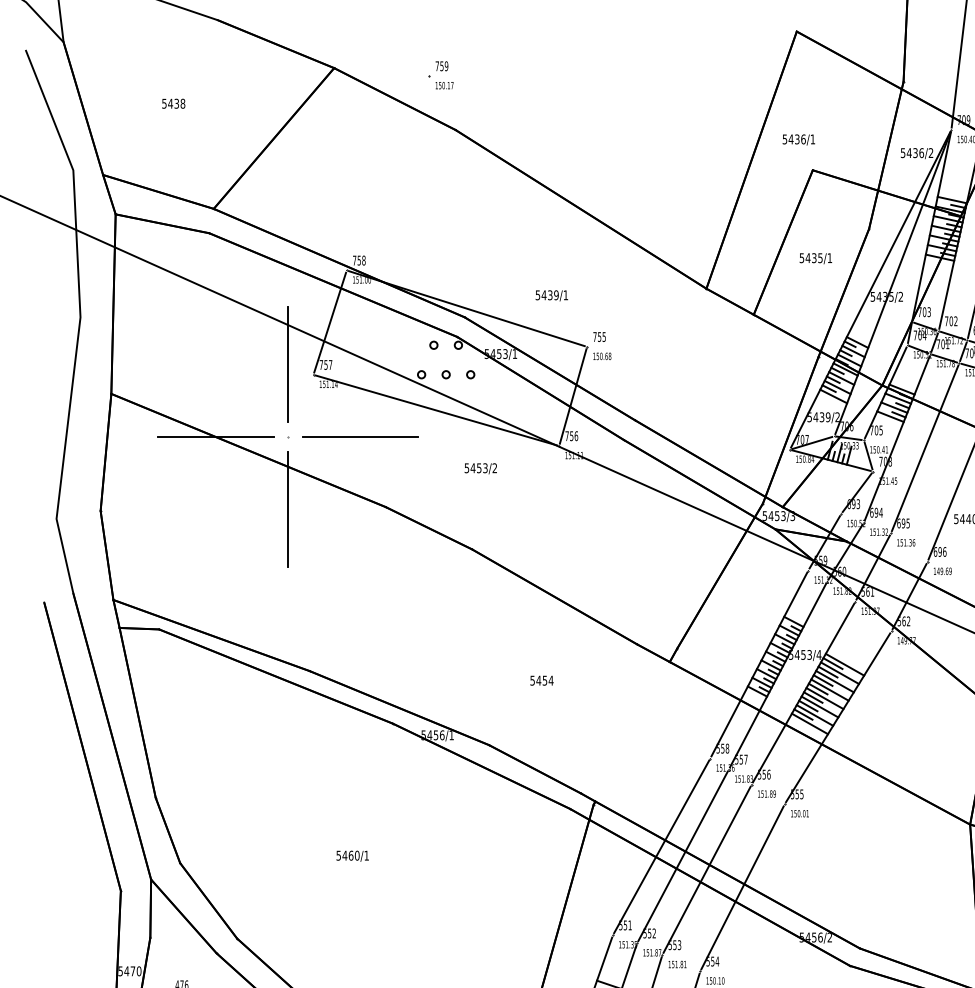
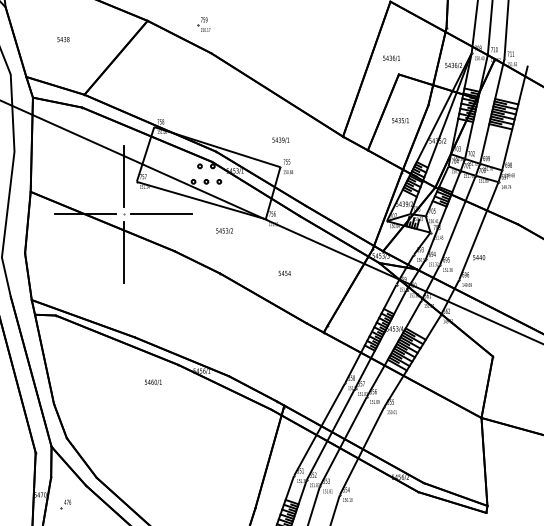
text: (551, 296) -> (280, 140), moved
text: (541, 678) -> (284, 272), moved
text: (352, 856) -> (153, 382), moved

